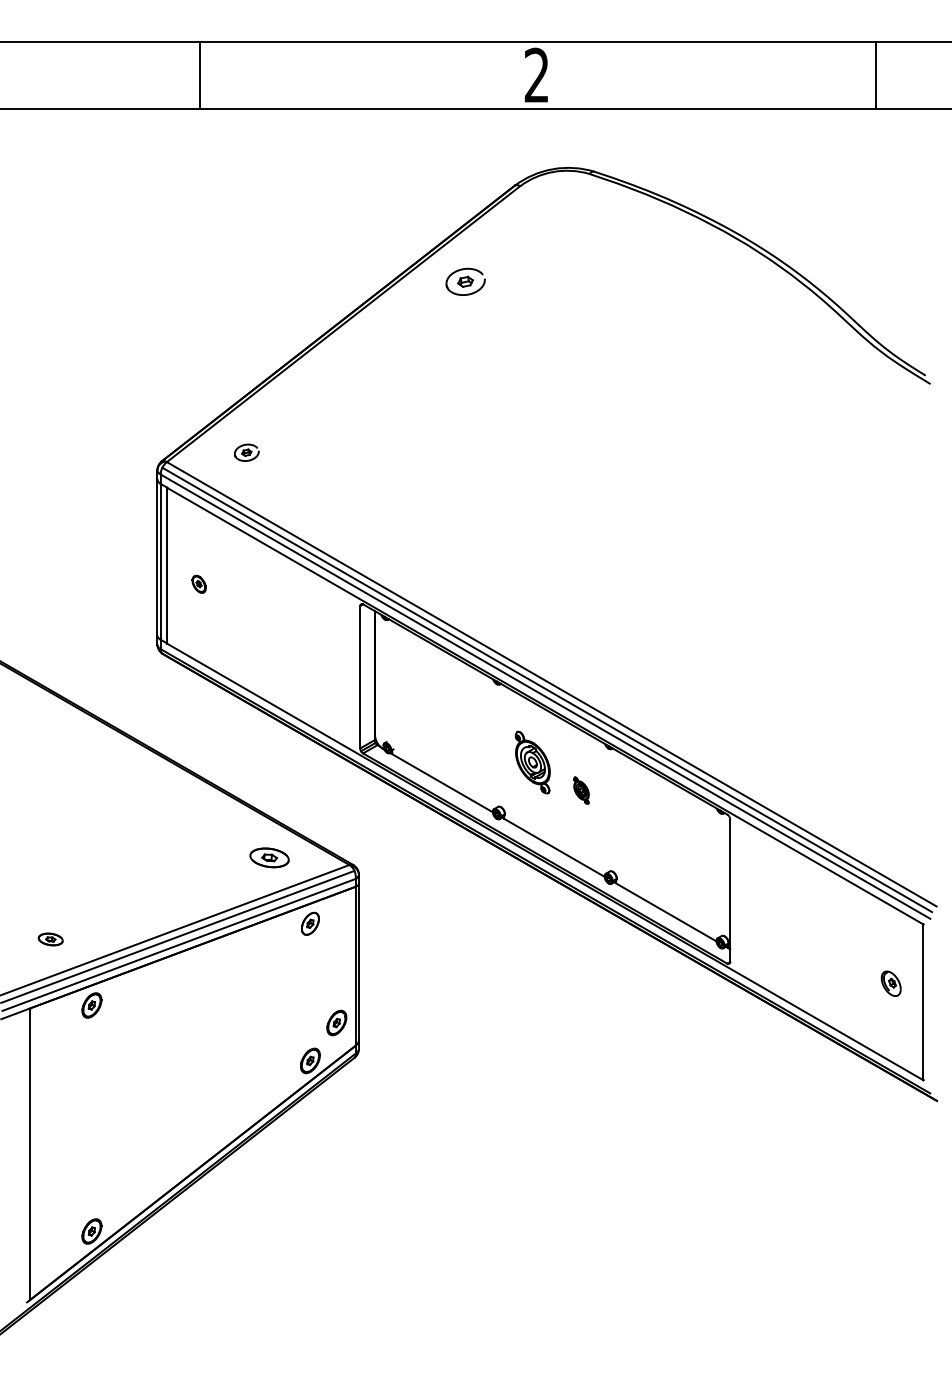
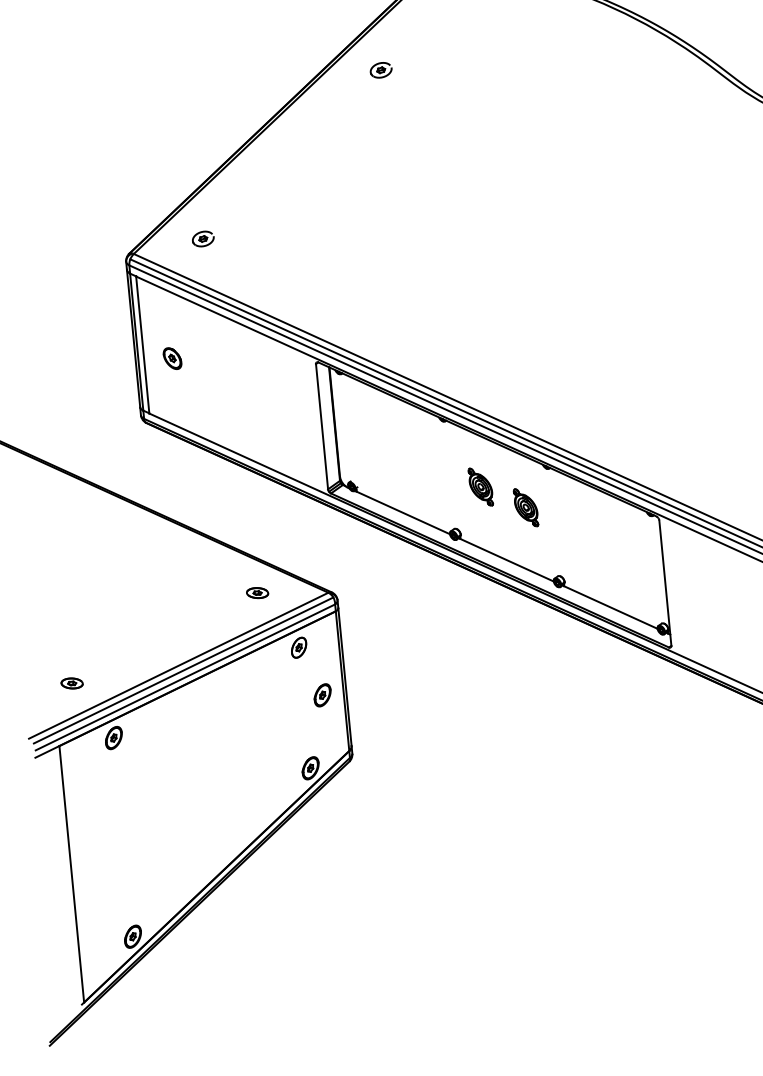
part: (465, 281) -> (381, 69), size x0.62
part: (198, 584) -> (171, 358), size x1.43
part: (532, 762) -> (480, 487), size x0.71
part: (581, 790) -> (526, 507), size x1.67
part: (269, 857) -> (257, 592), size x0.62
part: (336, 1022) -> (322, 694), moved

